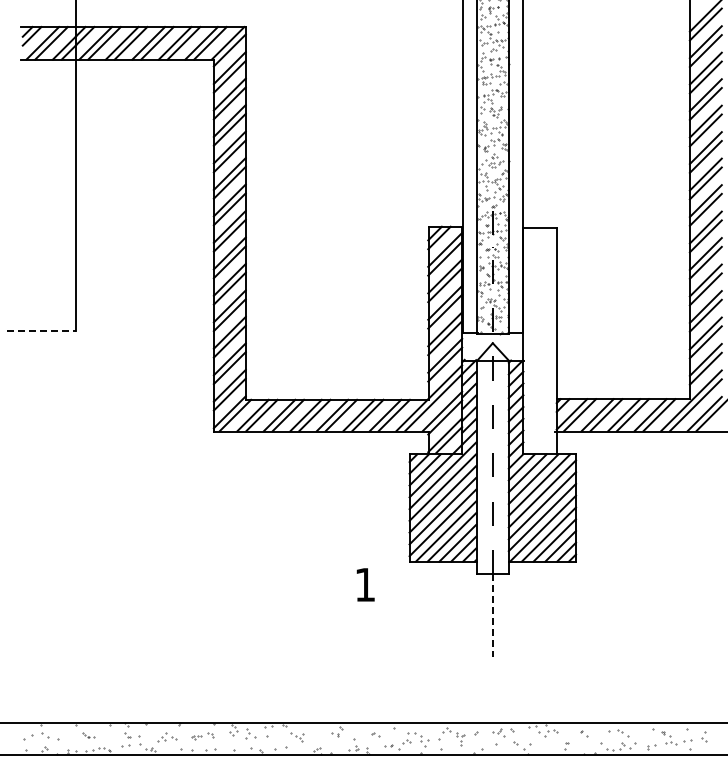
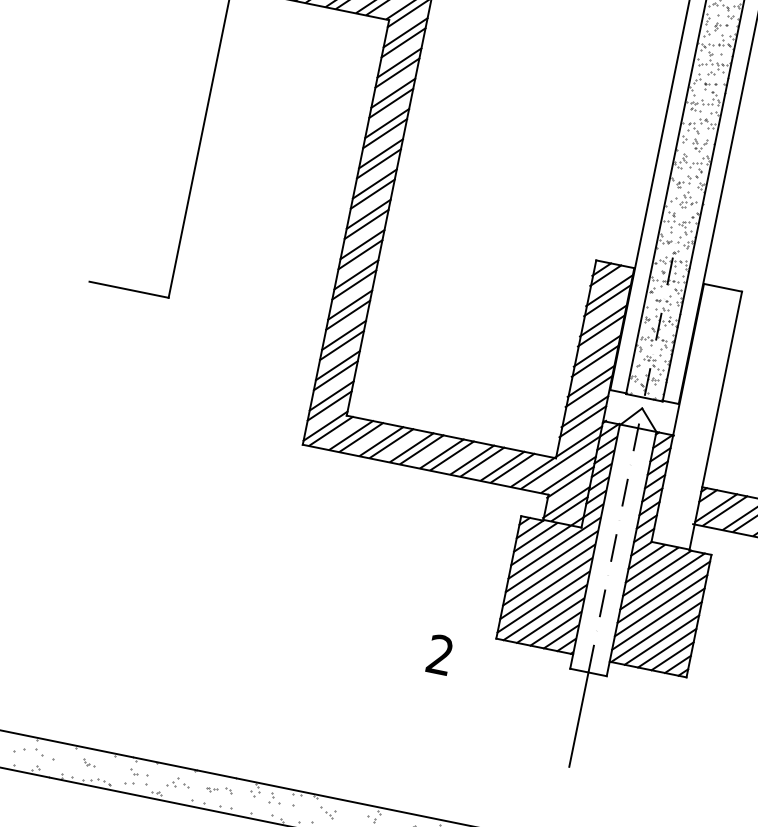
line: (41, 331) -> (129, 290), dashed -> solid
text: (364, 584) -> (439, 654), 1 -> 2
line: (492, 616) -> (578, 720), dashed -> solid

